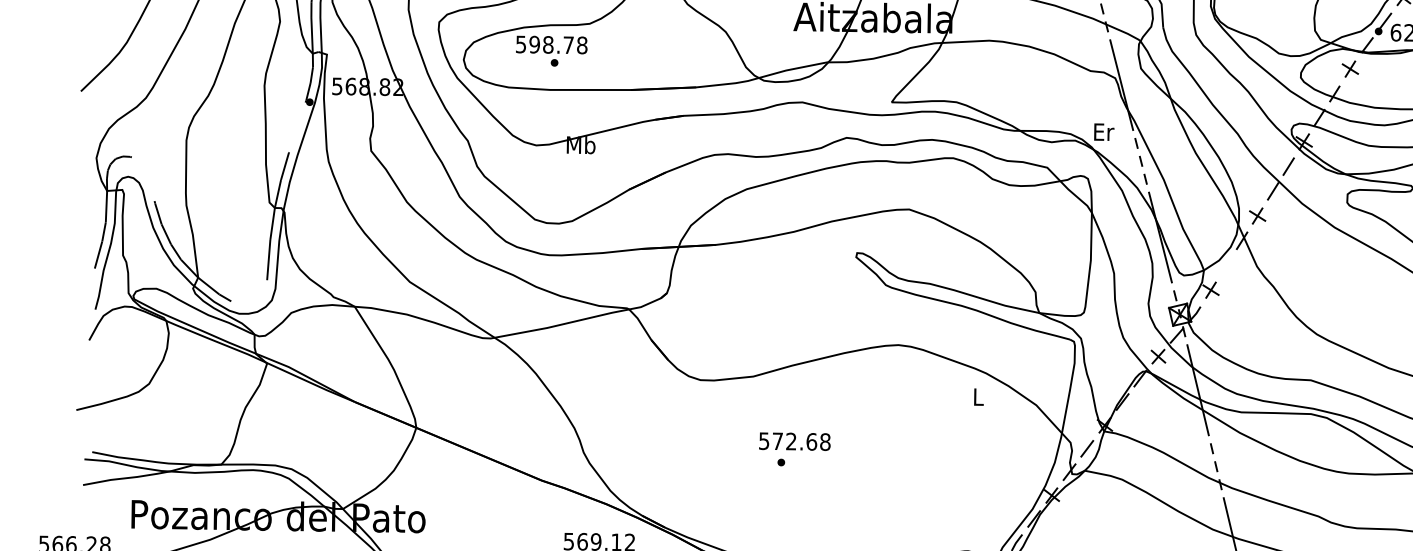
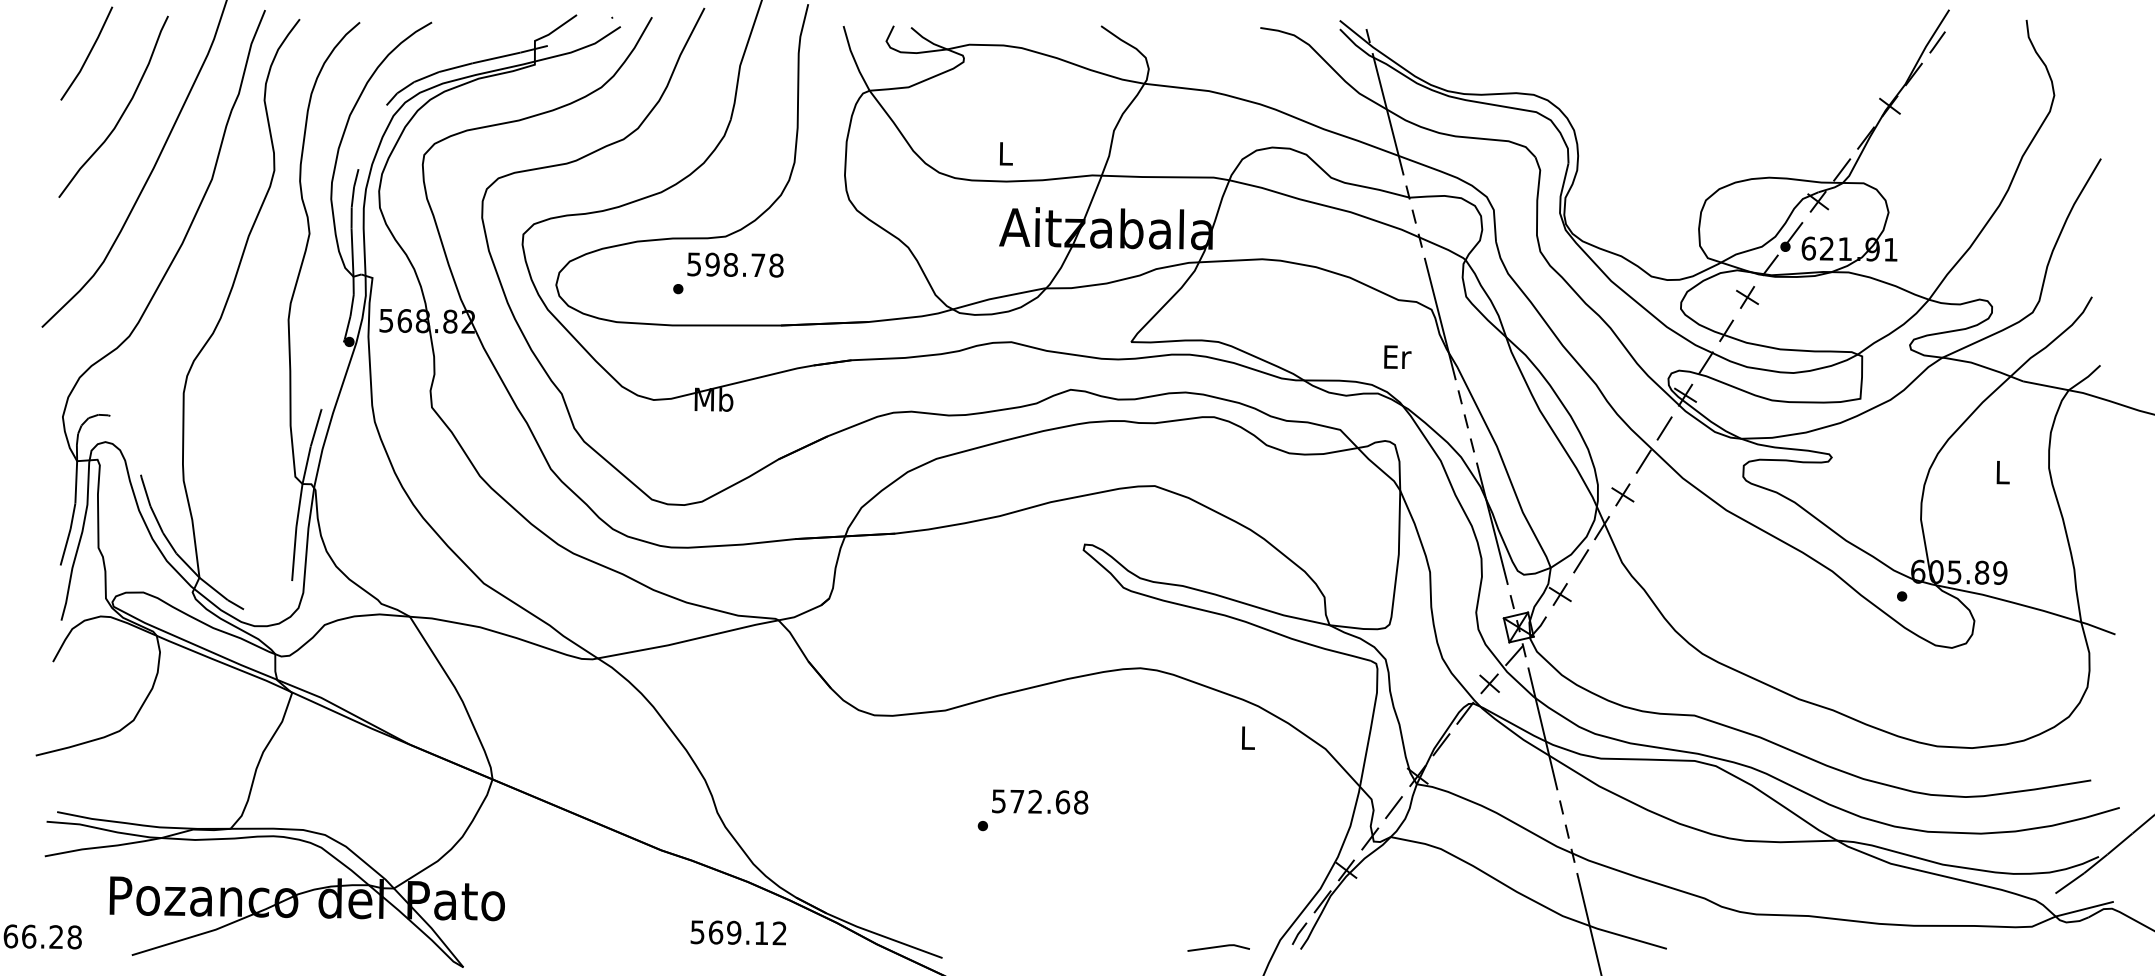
text: (551, 44) -> (735, 264), moved
text: (1104, 131) -> (1397, 356), moved
line: (1226, 265) -> (1581, 561), added
text: (795, 441) -> (1040, 801), moved

